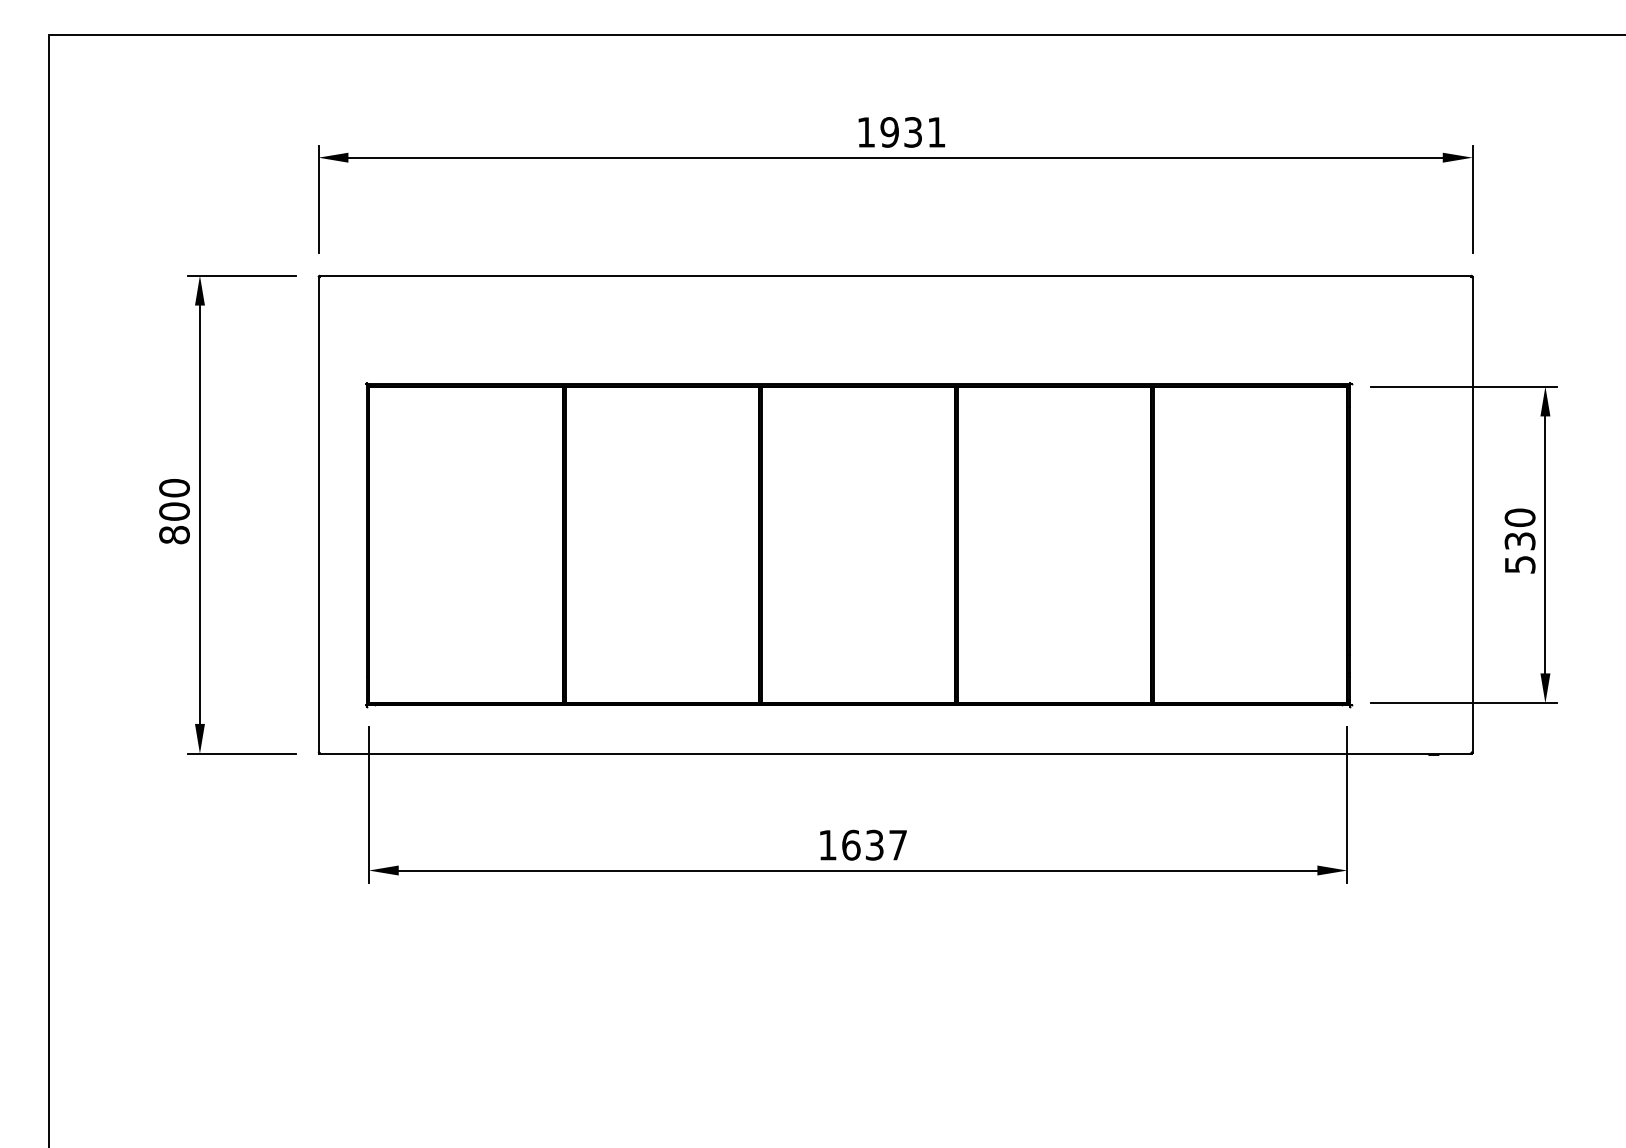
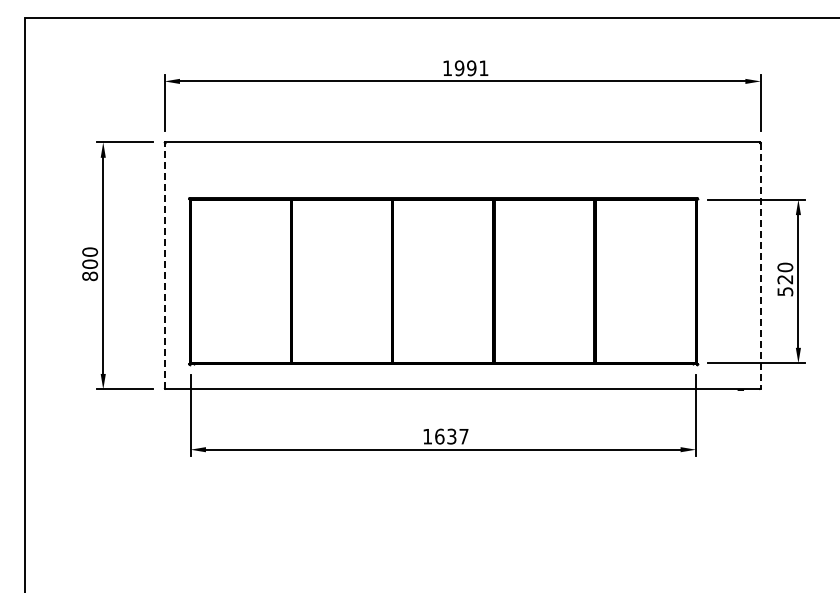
text: (912, 132) -> (471, 68), 1931 -> 1991
line: (318, 515) -> (164, 266), solid -> dashed
line: (1472, 515) -> (760, 266), solid -> dashed
text: (1520, 541) -> (785, 279), 530 -> 520

